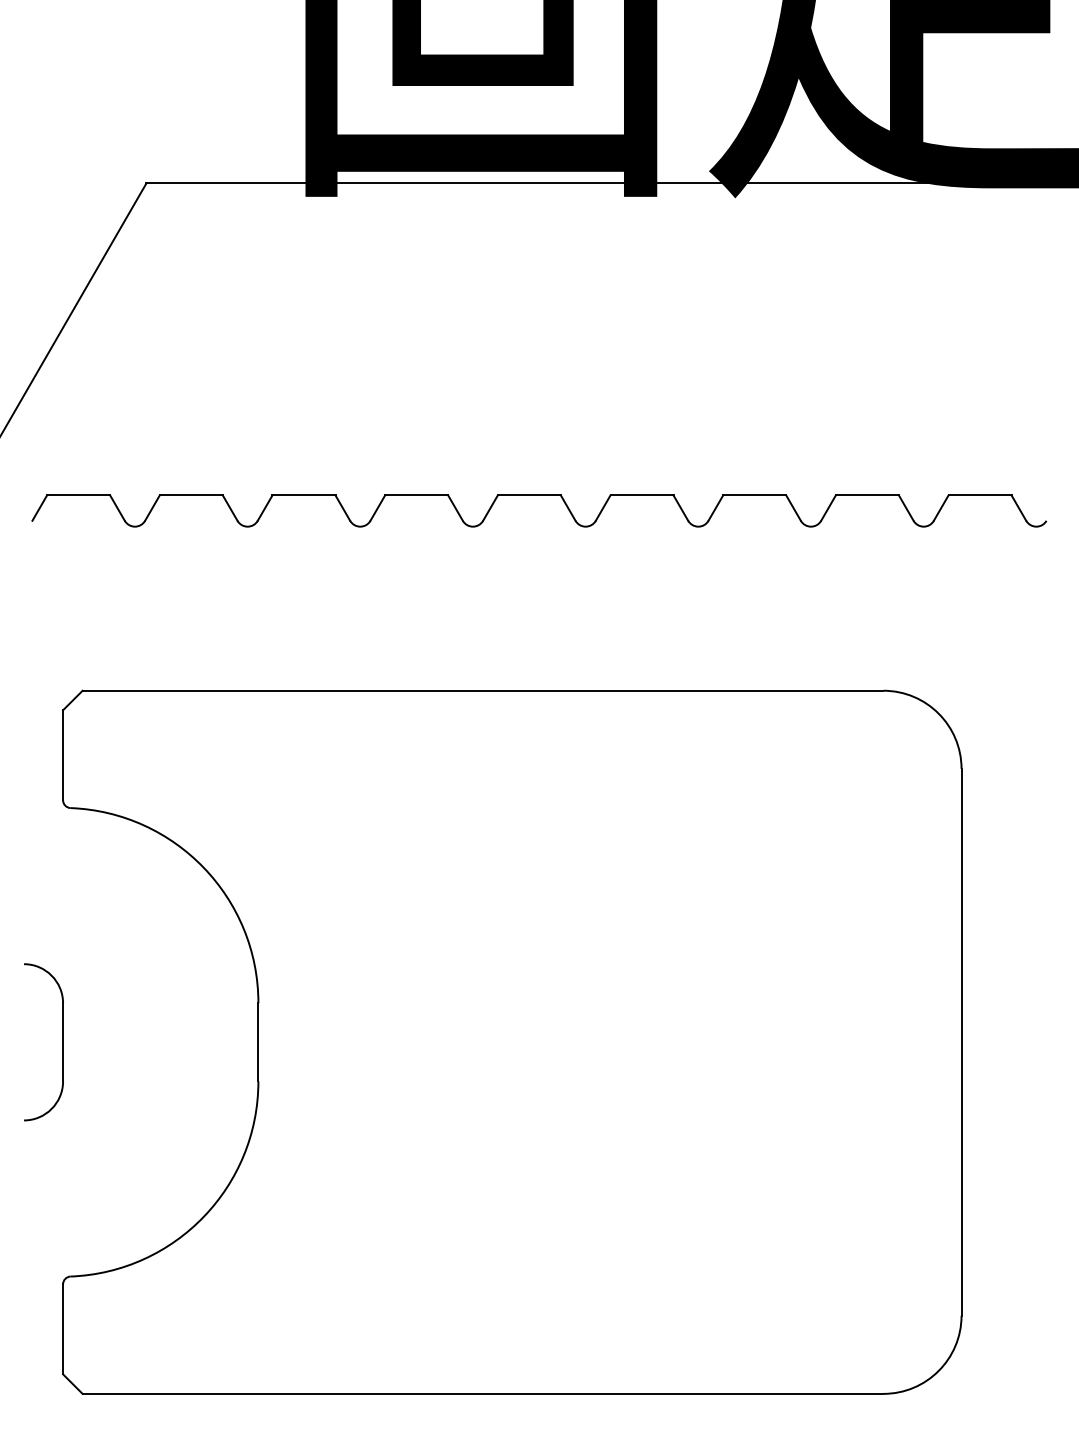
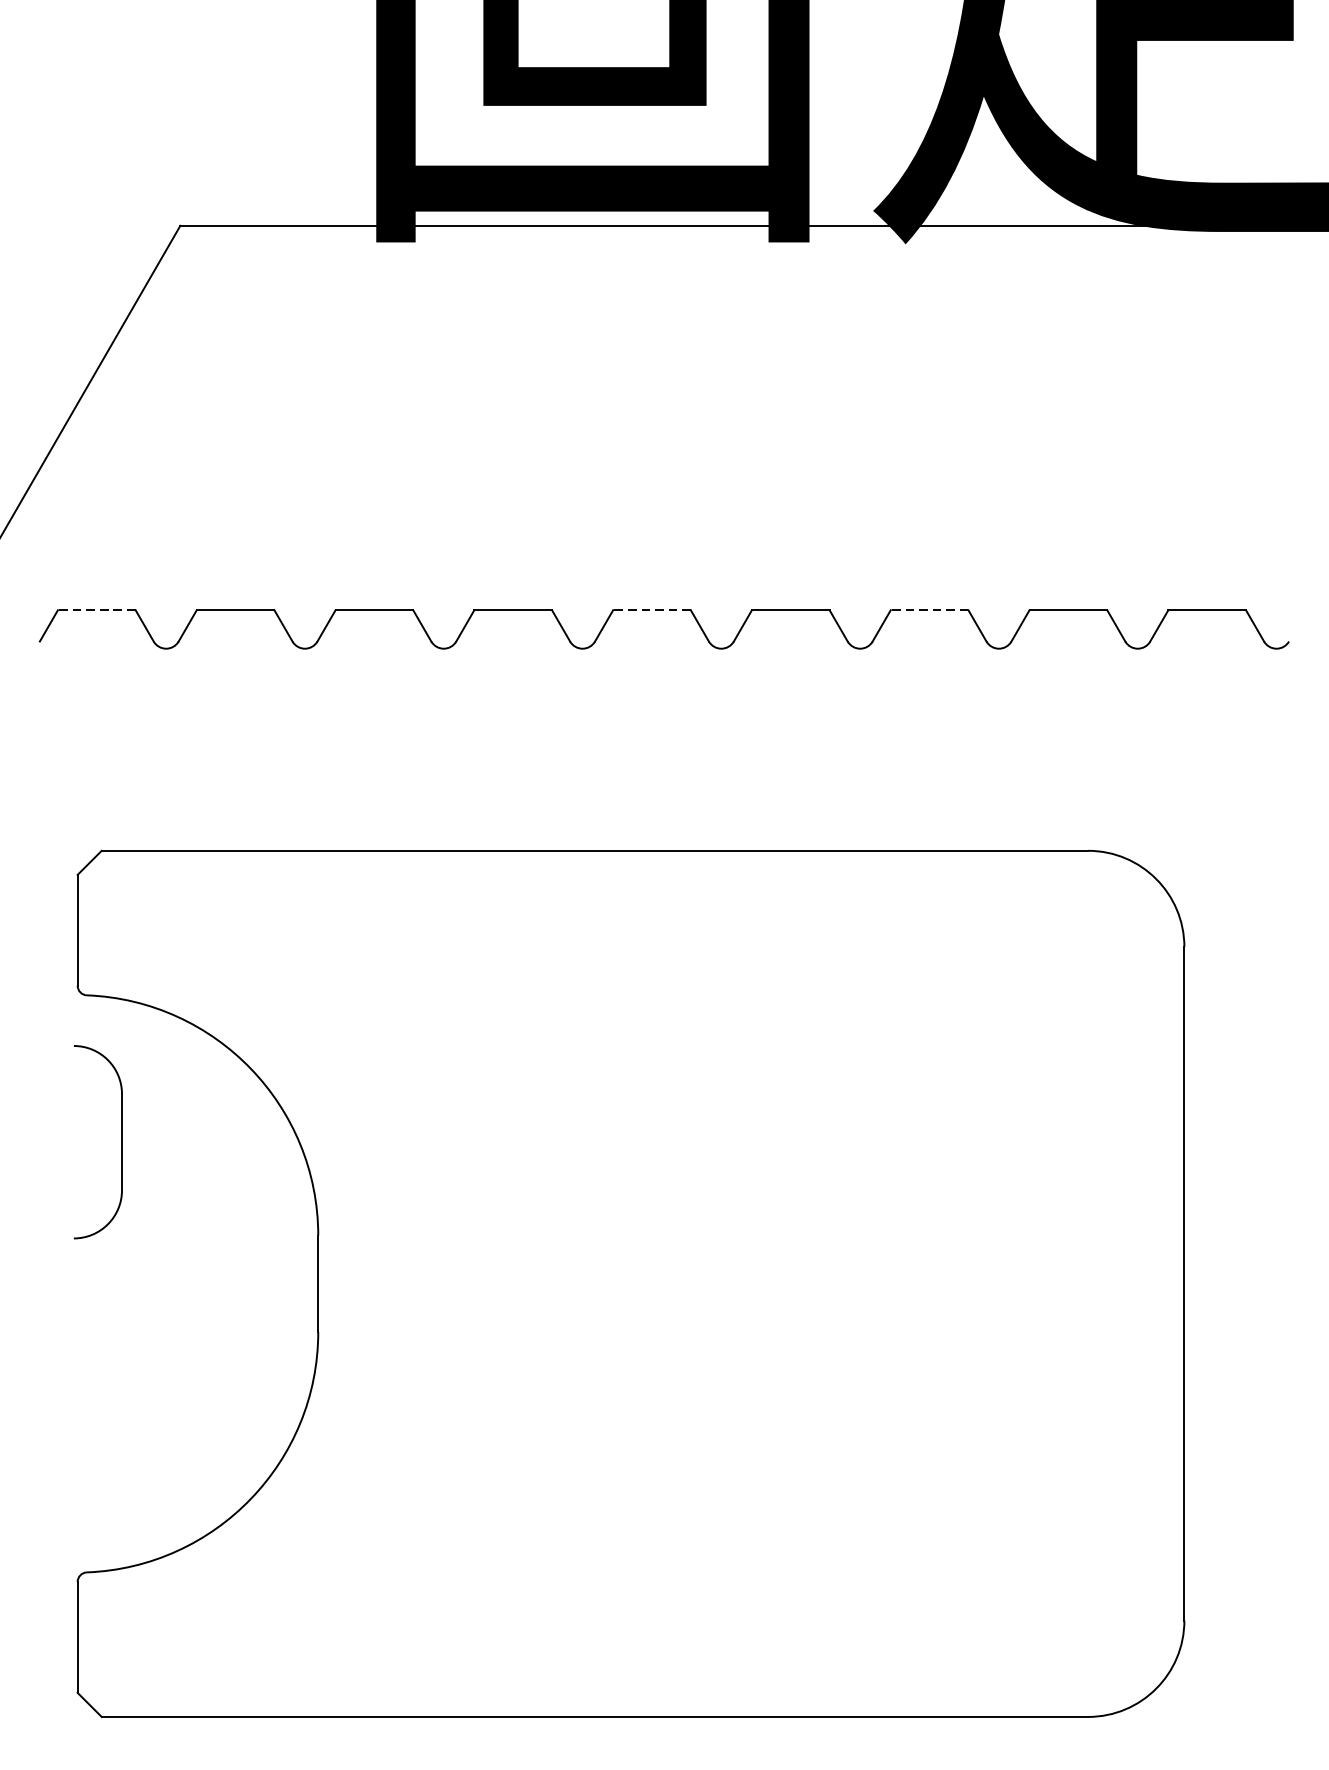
line: (78, 495) -> (96, 610), solid -> dashed
line: (529, 495) -> (652, 610), solid -> dashed
line: (754, 495) -> (929, 610), solid -> dashed
part: (62, 1042) -> (121, 1142), moved

